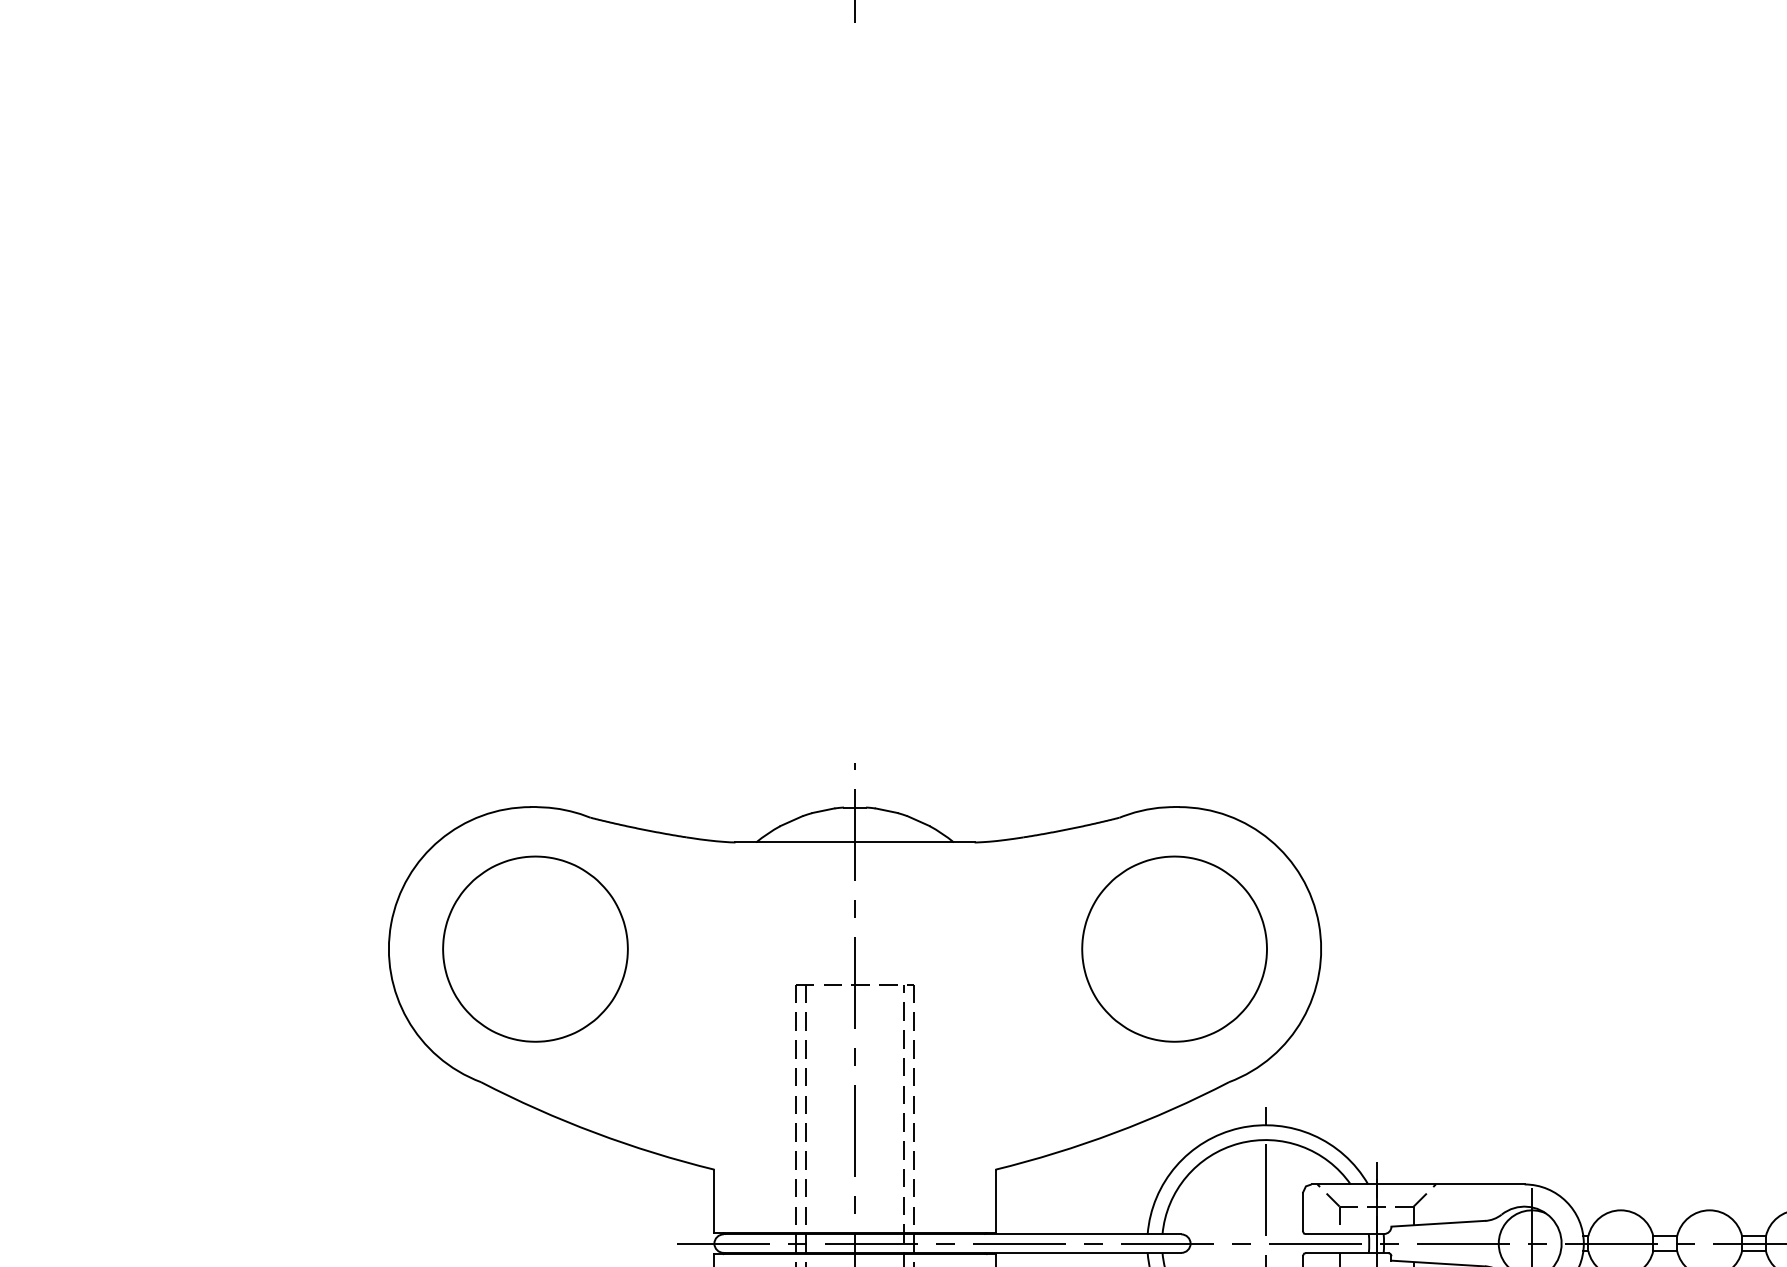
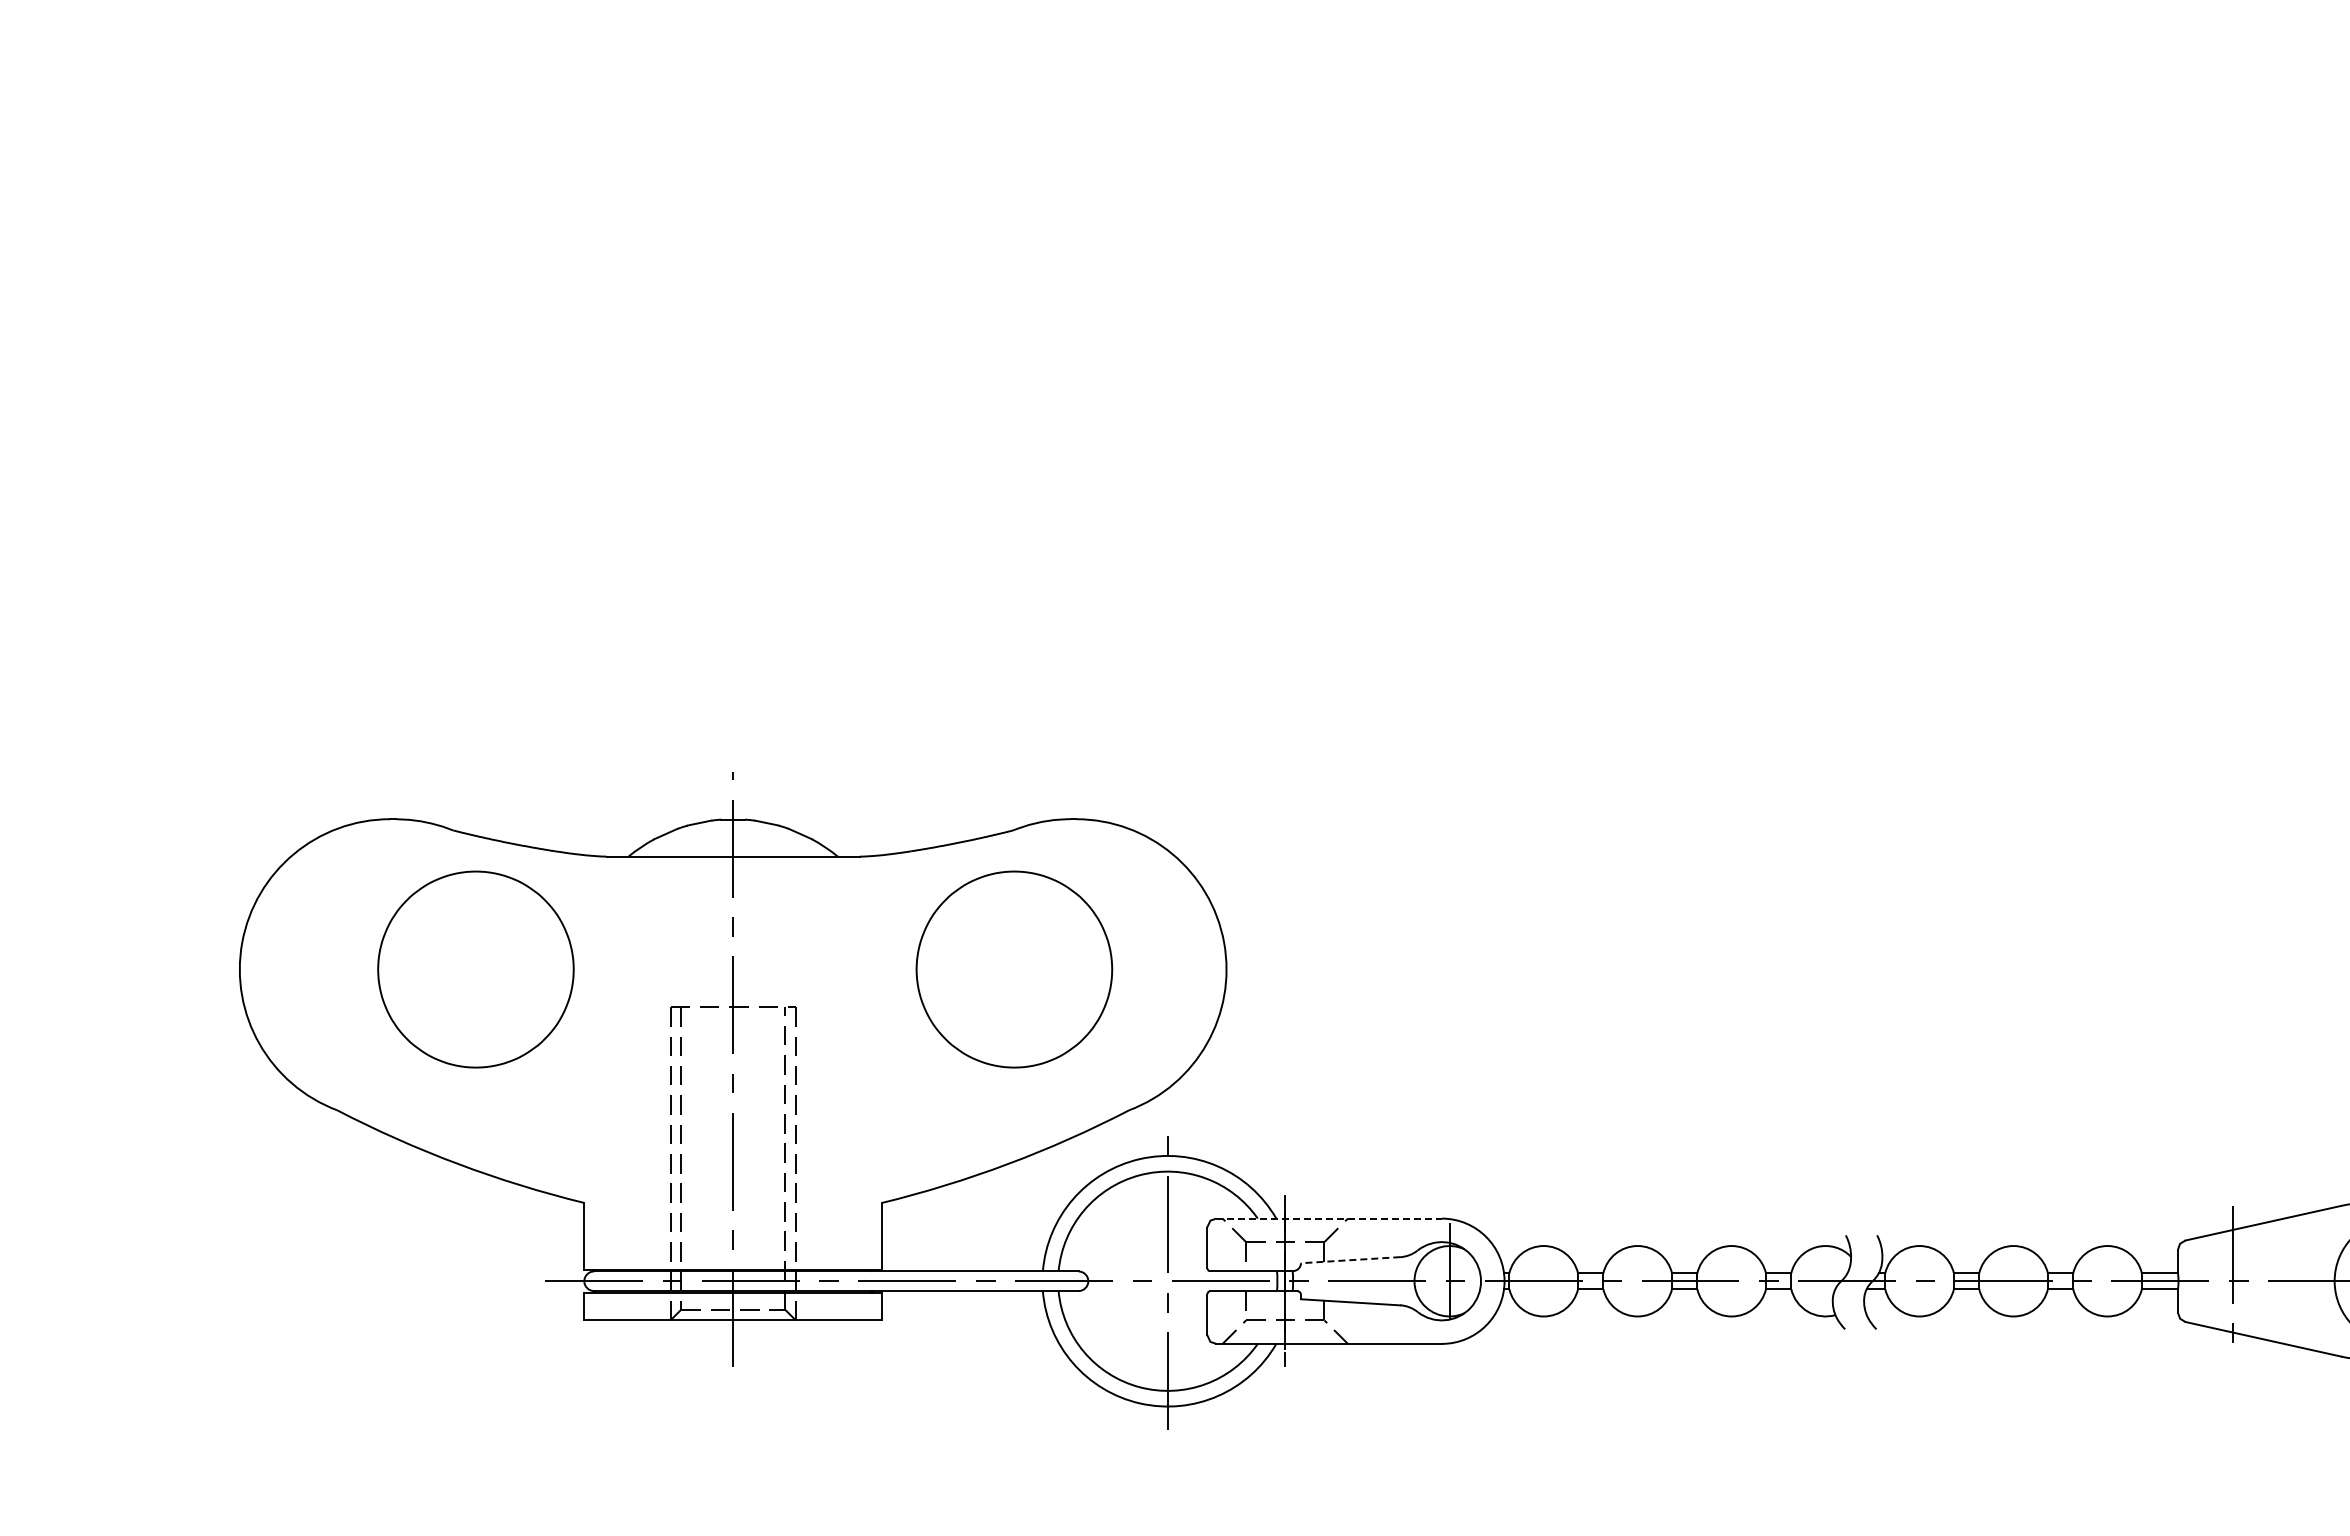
part: (535, 949) -> (475, 969), moved
part: (1174, 949) -> (1014, 969), moved
line: (1418, 1184) -> (1329, 1218), solid -> dashed
line: (1438, 1224) -> (1350, 1260), solid -> dashed

